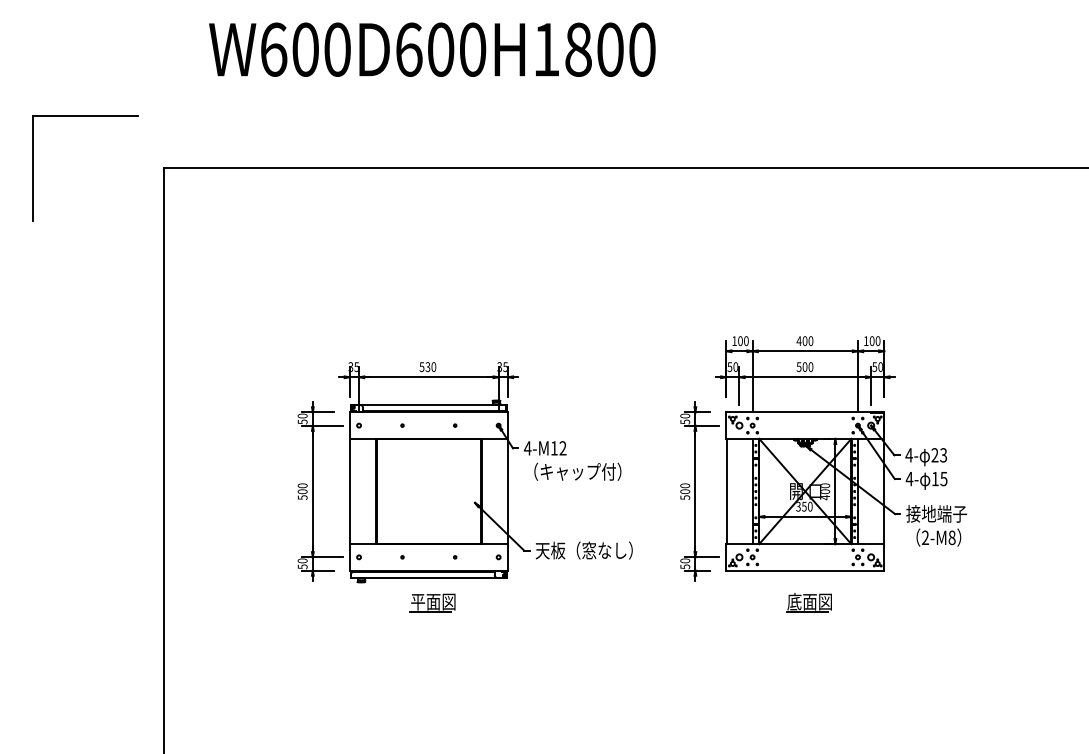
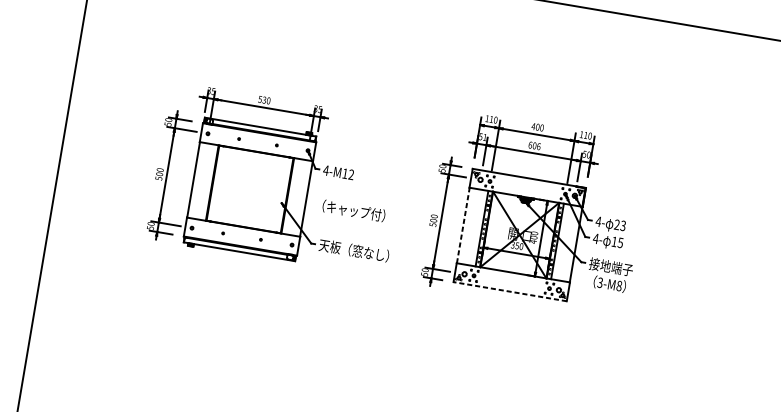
text: (740, 341) -> (491, 119), 100 -> 110
text: (871, 341) -> (585, 135), 100 -> 110
text: (804, 366) -> (534, 145), 500 -> 606
text: (735, 367) -> (484, 137), 50 -> 51
text: (577, 471) -> (353, 210), moved
line: (726, 491) -> (463, 225), solid -> dashed
text: (925, 538) -> (600, 283), 2-M8 -> 3-M8
line: (804, 570) -> (509, 291), solid -> dashed
part: (432, 602) -> (239, 269), removed
part: (808, 602) -> (508, 314), removed

